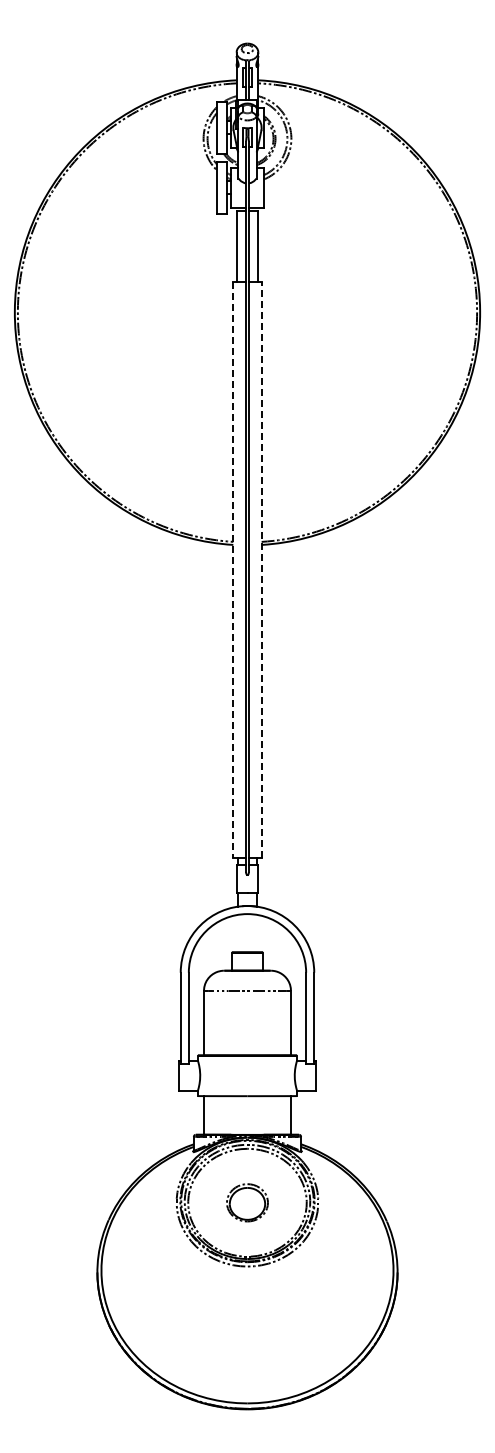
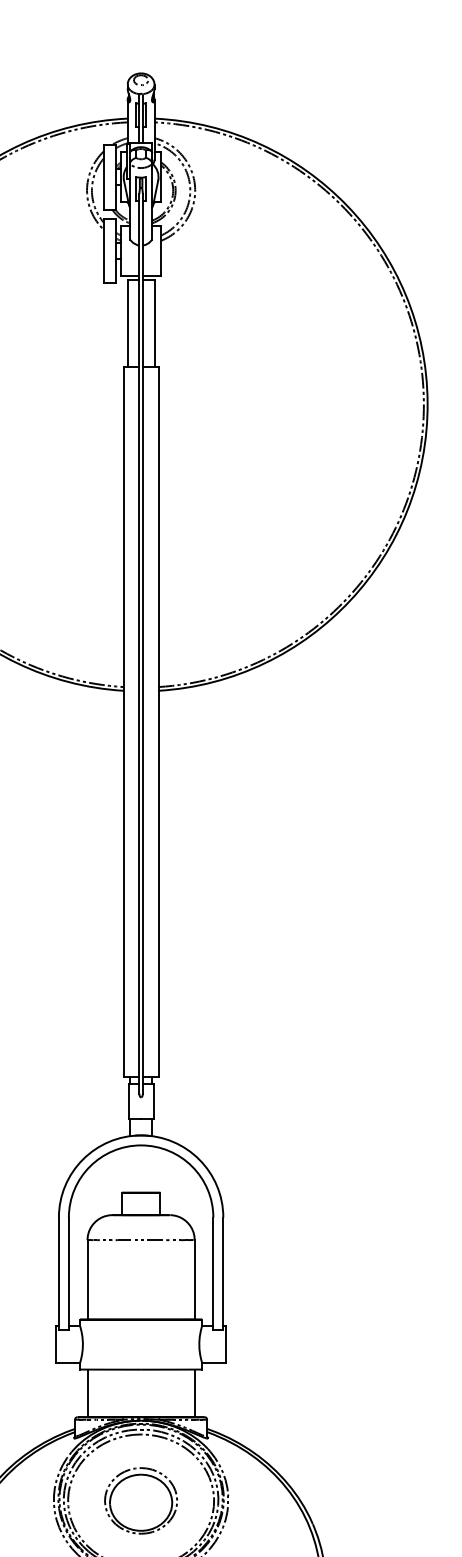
line: (261, 569) -> (158, 721), dashed -> solid
line: (233, 570) -> (123, 722), dashed -> solid
part: (247, 1202) -> (141, 1500), size x1.43

